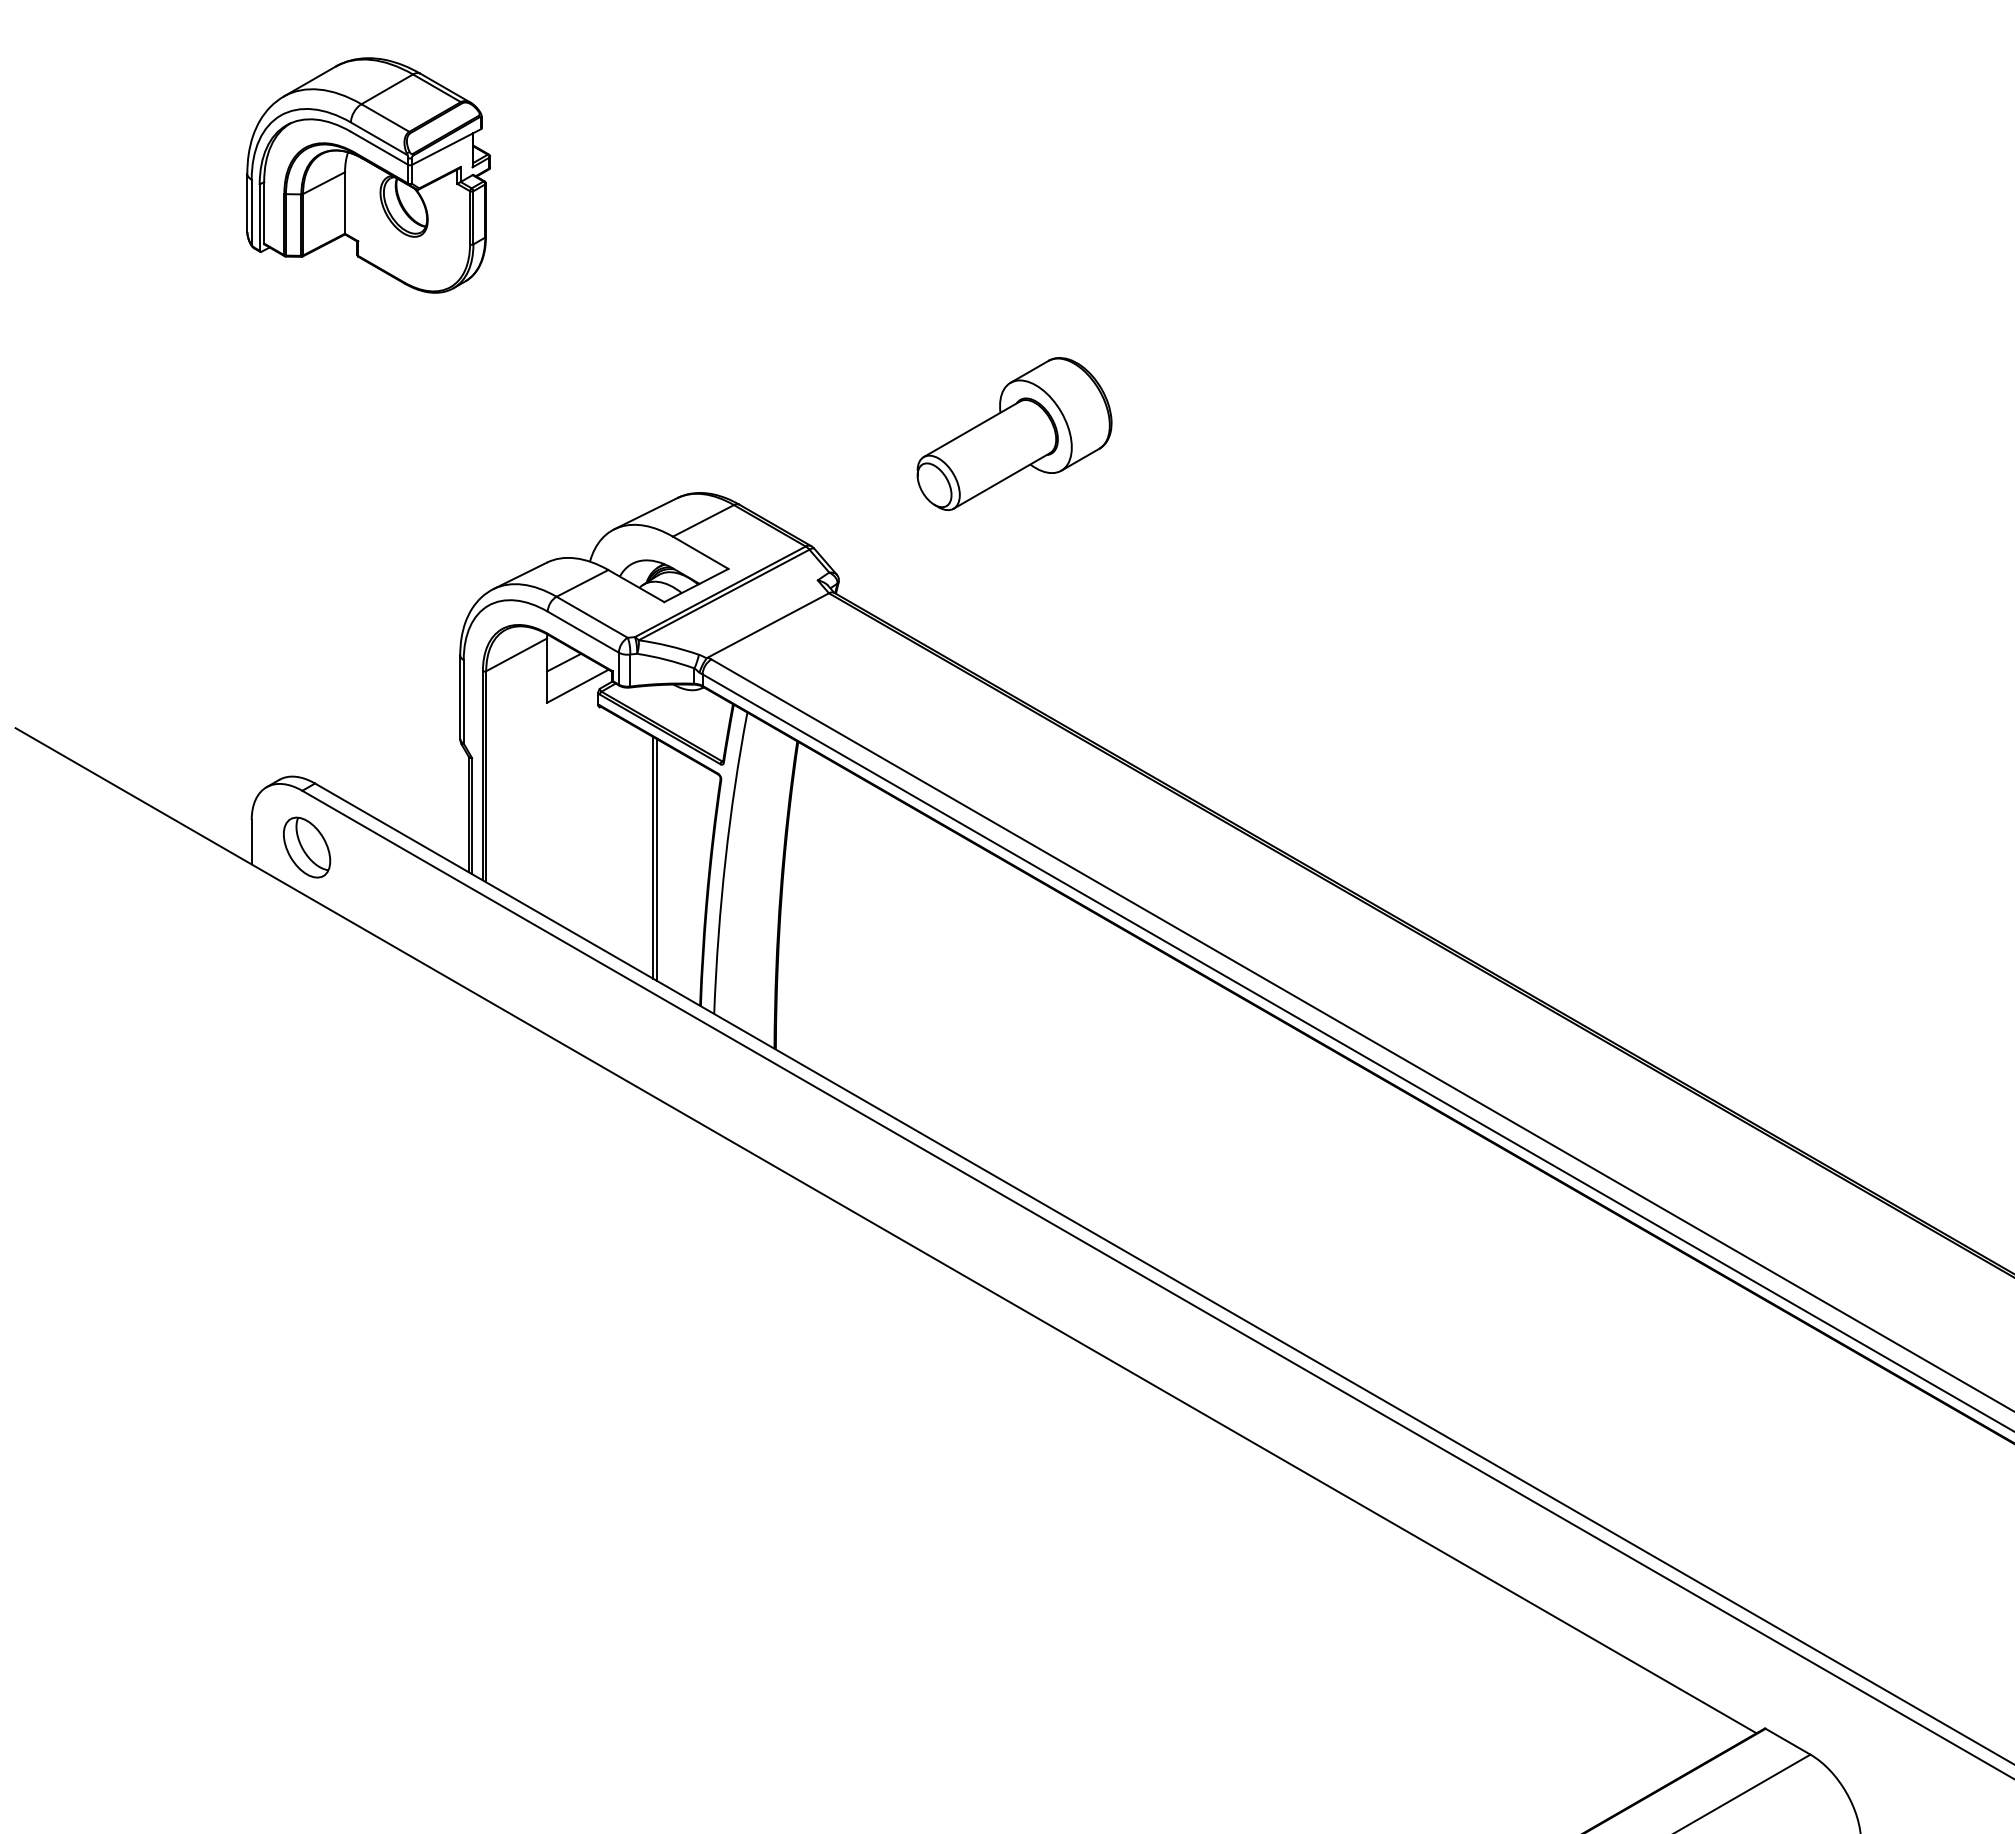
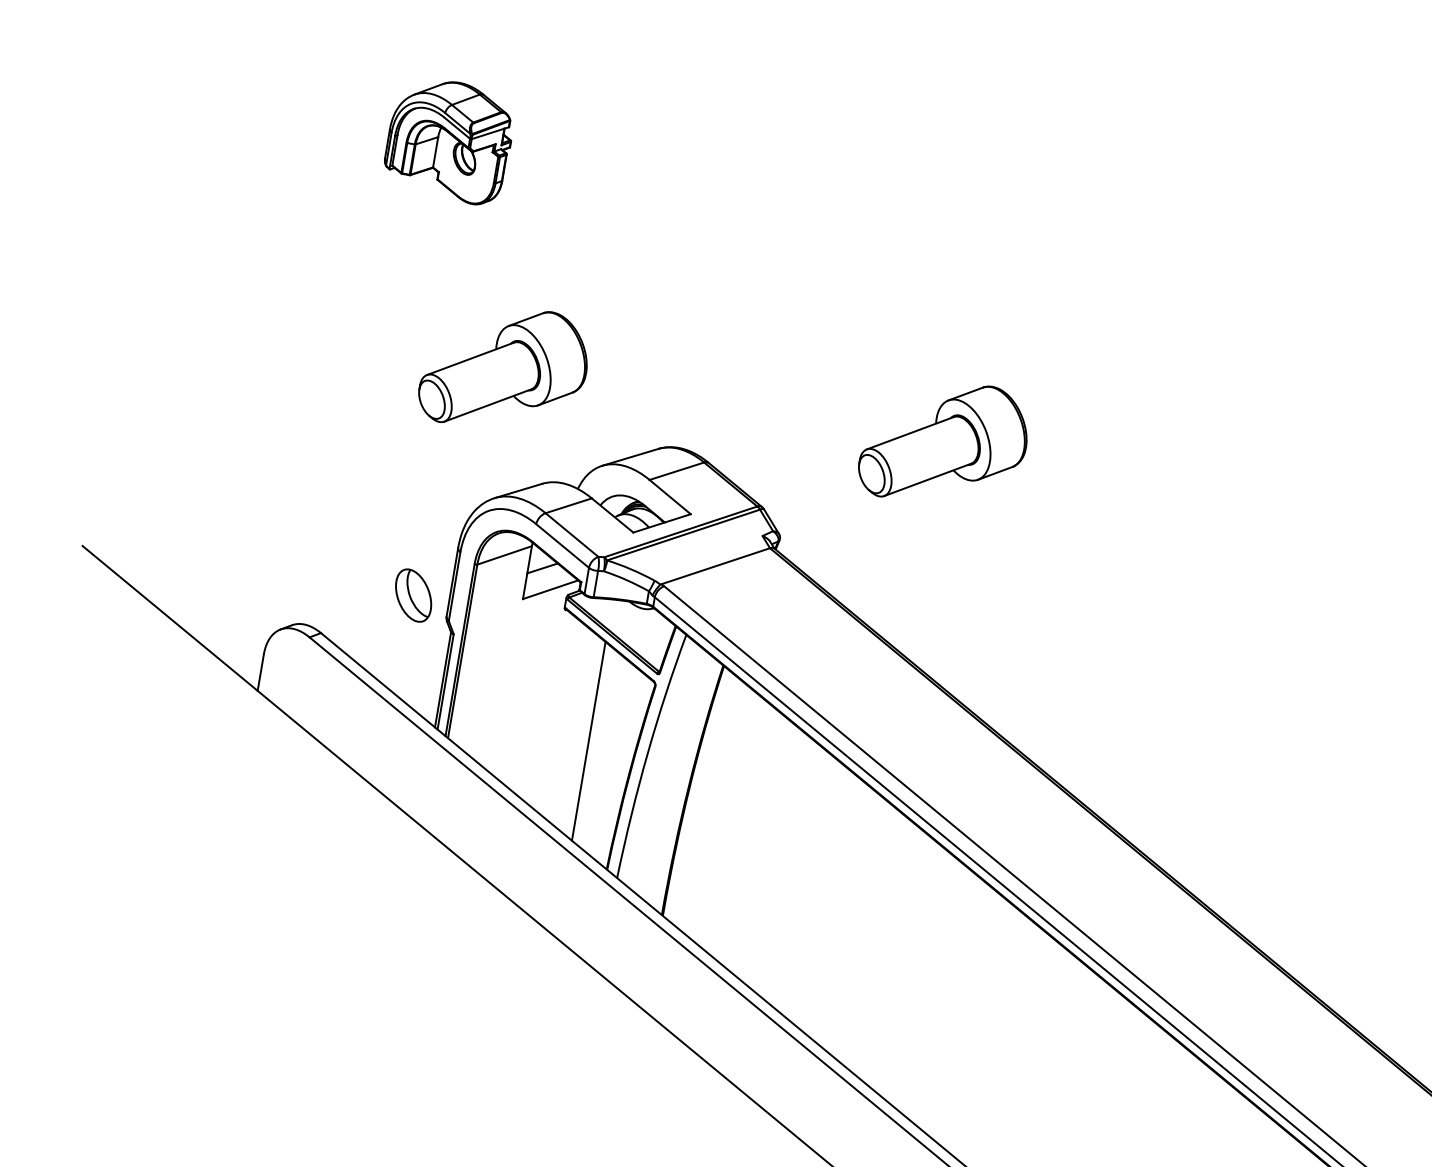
part: (368, 175) -> (449, 140), size x0.6
part: (479, 434) -> (504, 369), added
part: (307, 847) -> (414, 595), moved
line: (656, 859) -> (591, 743), removed

